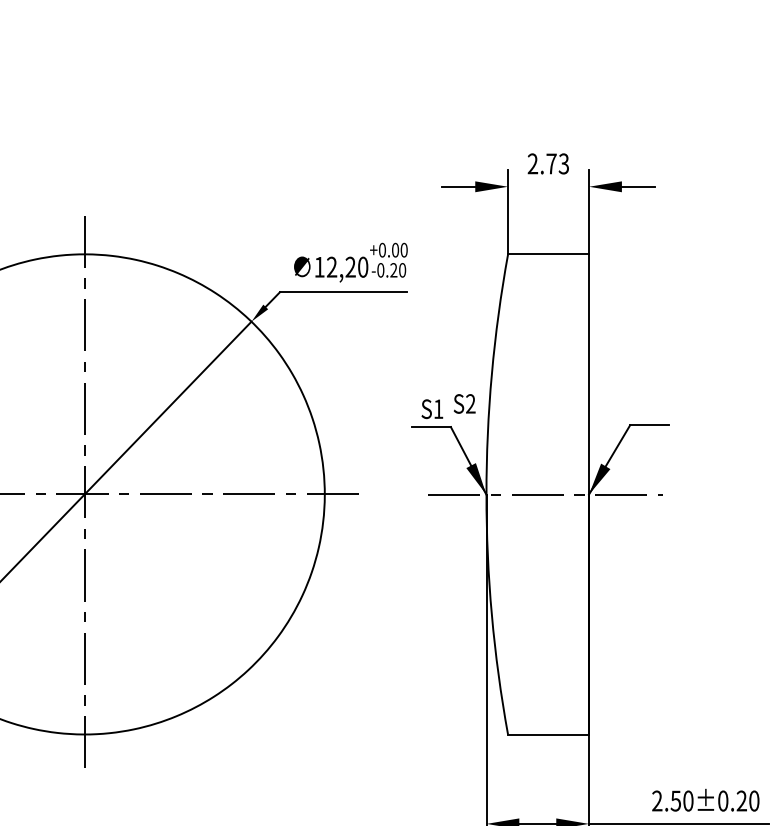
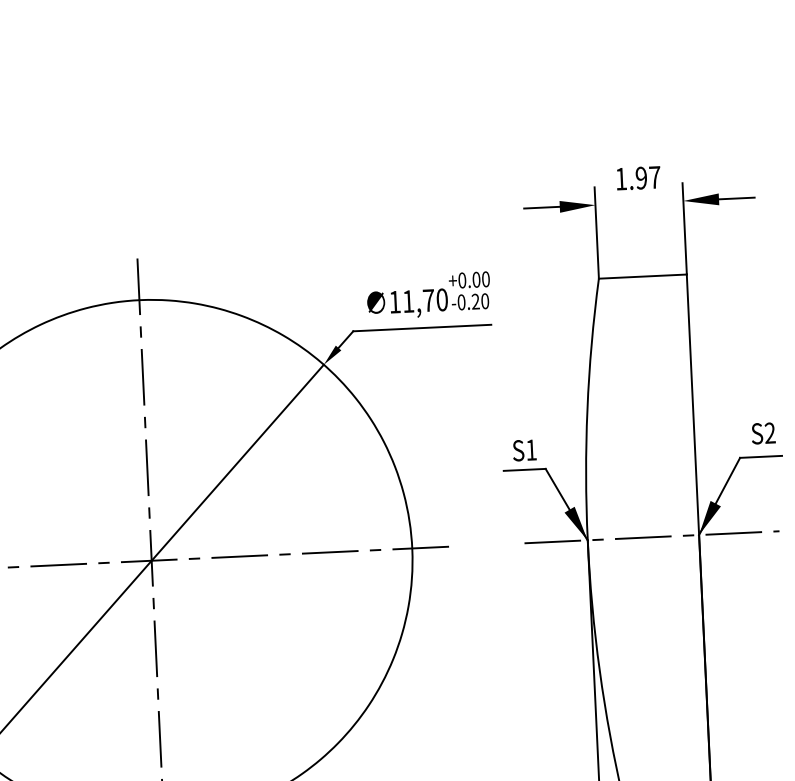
text: (548, 163) -> (638, 177), 2.73 -> 1.97
text: (341, 266) -> (418, 300), 12,20 -> 11,70
text: (464, 403) -> (763, 433), moved

